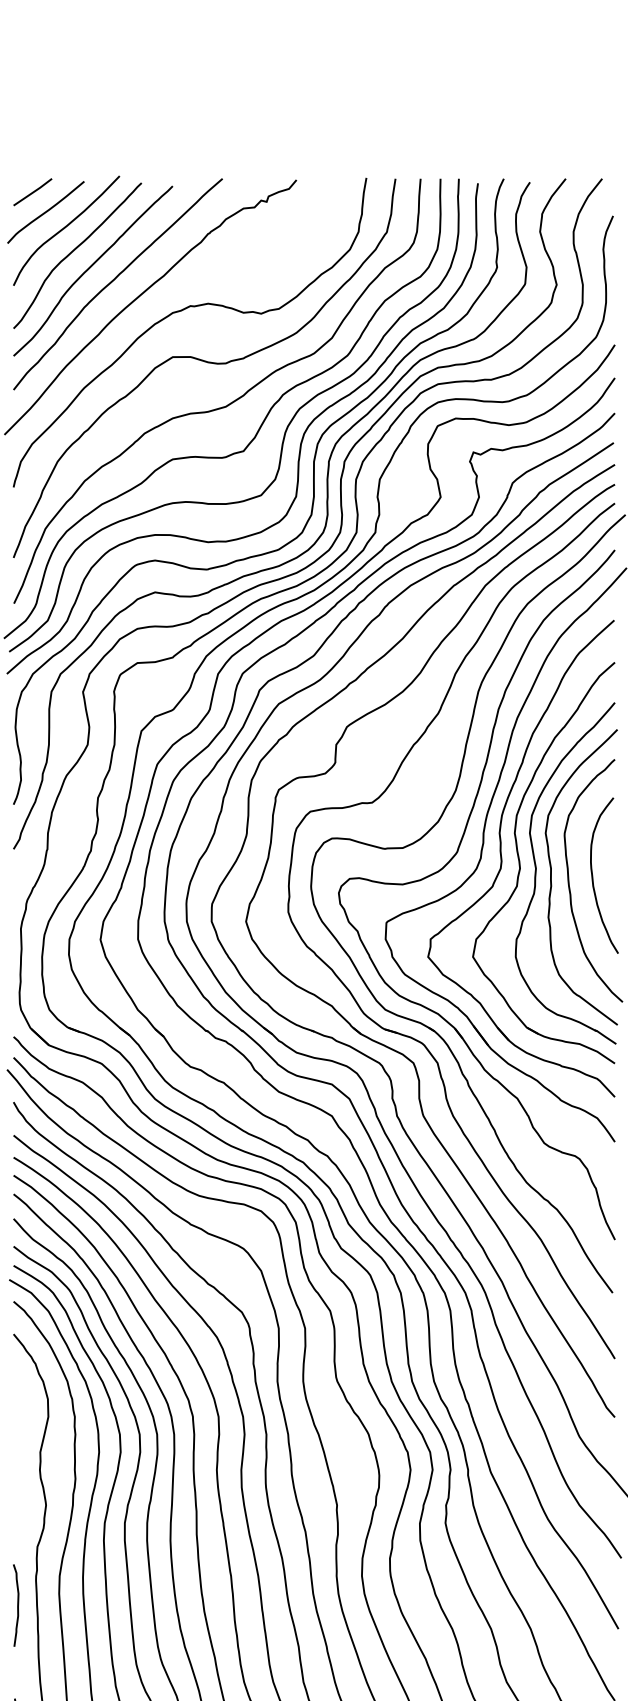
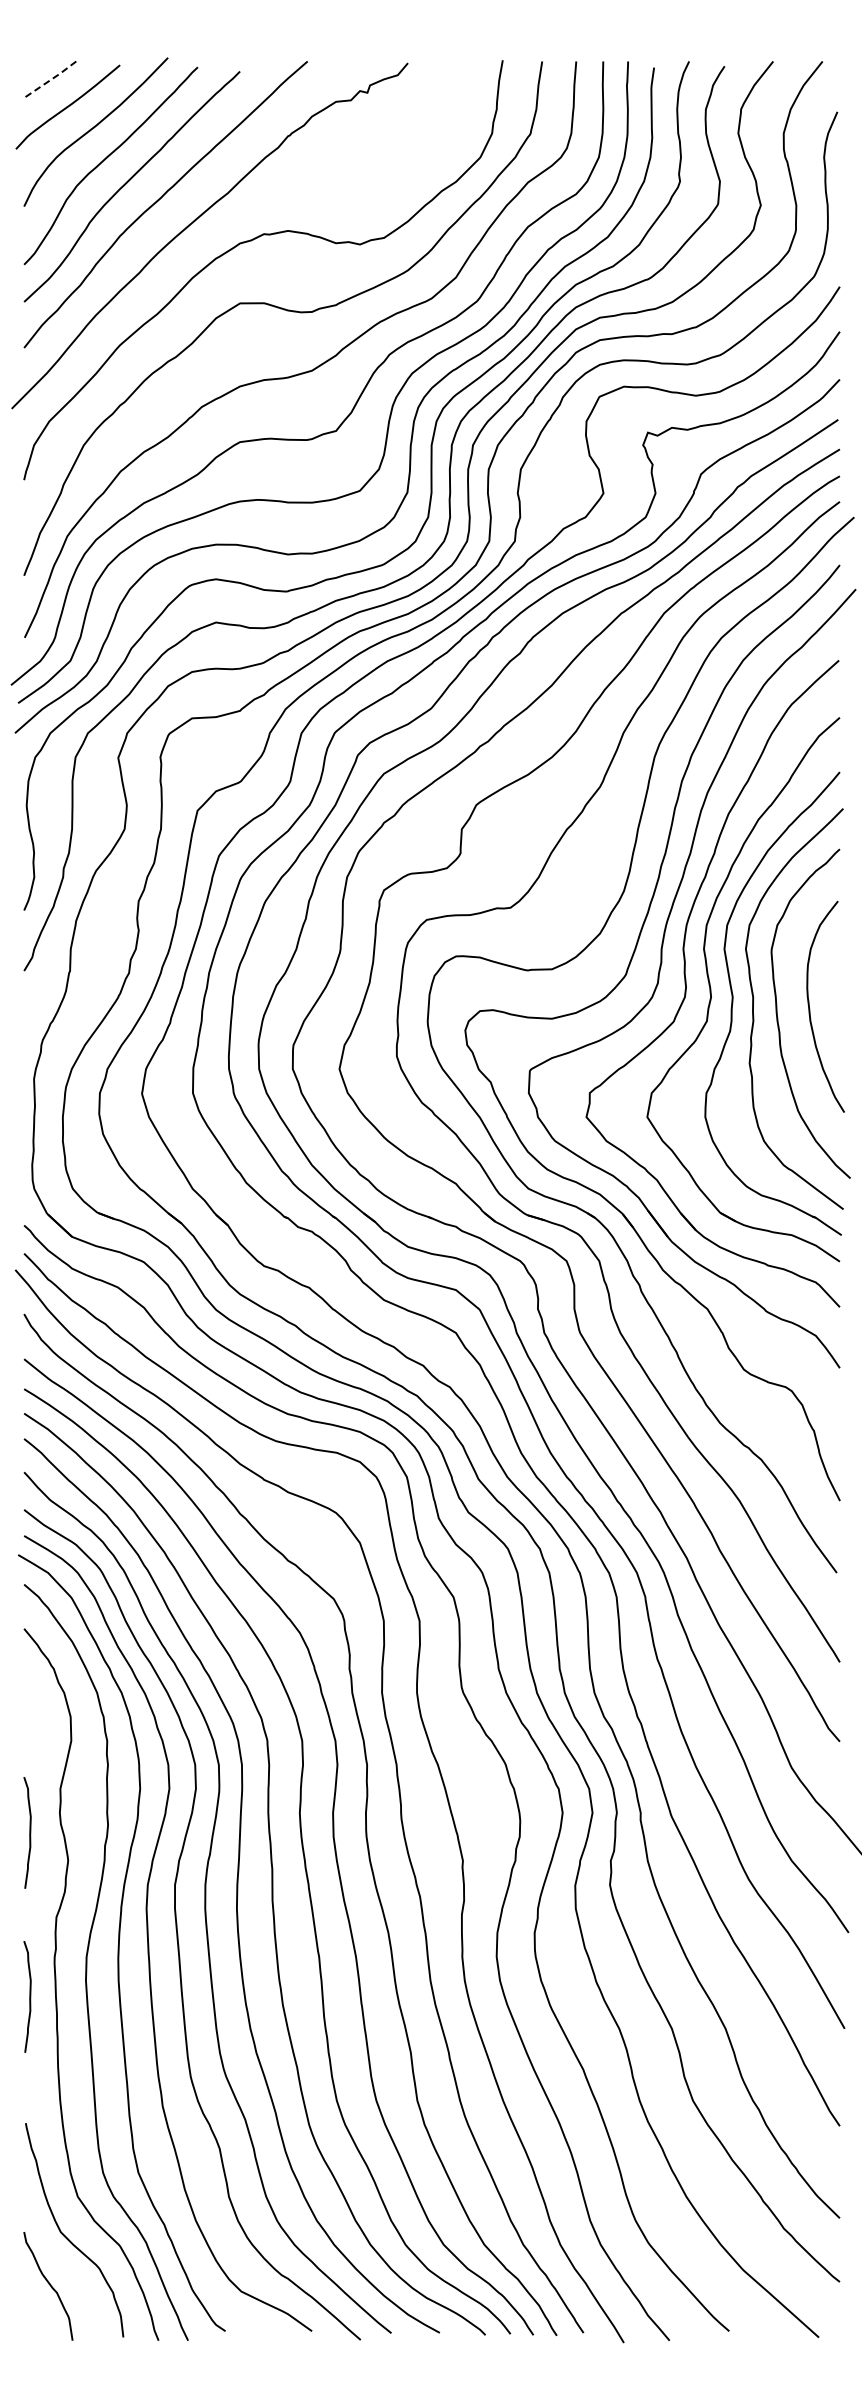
line: (33, 192) -> (51, 79), solid -> dashed
curve: (17, 1484) -> (29, 1832), added

